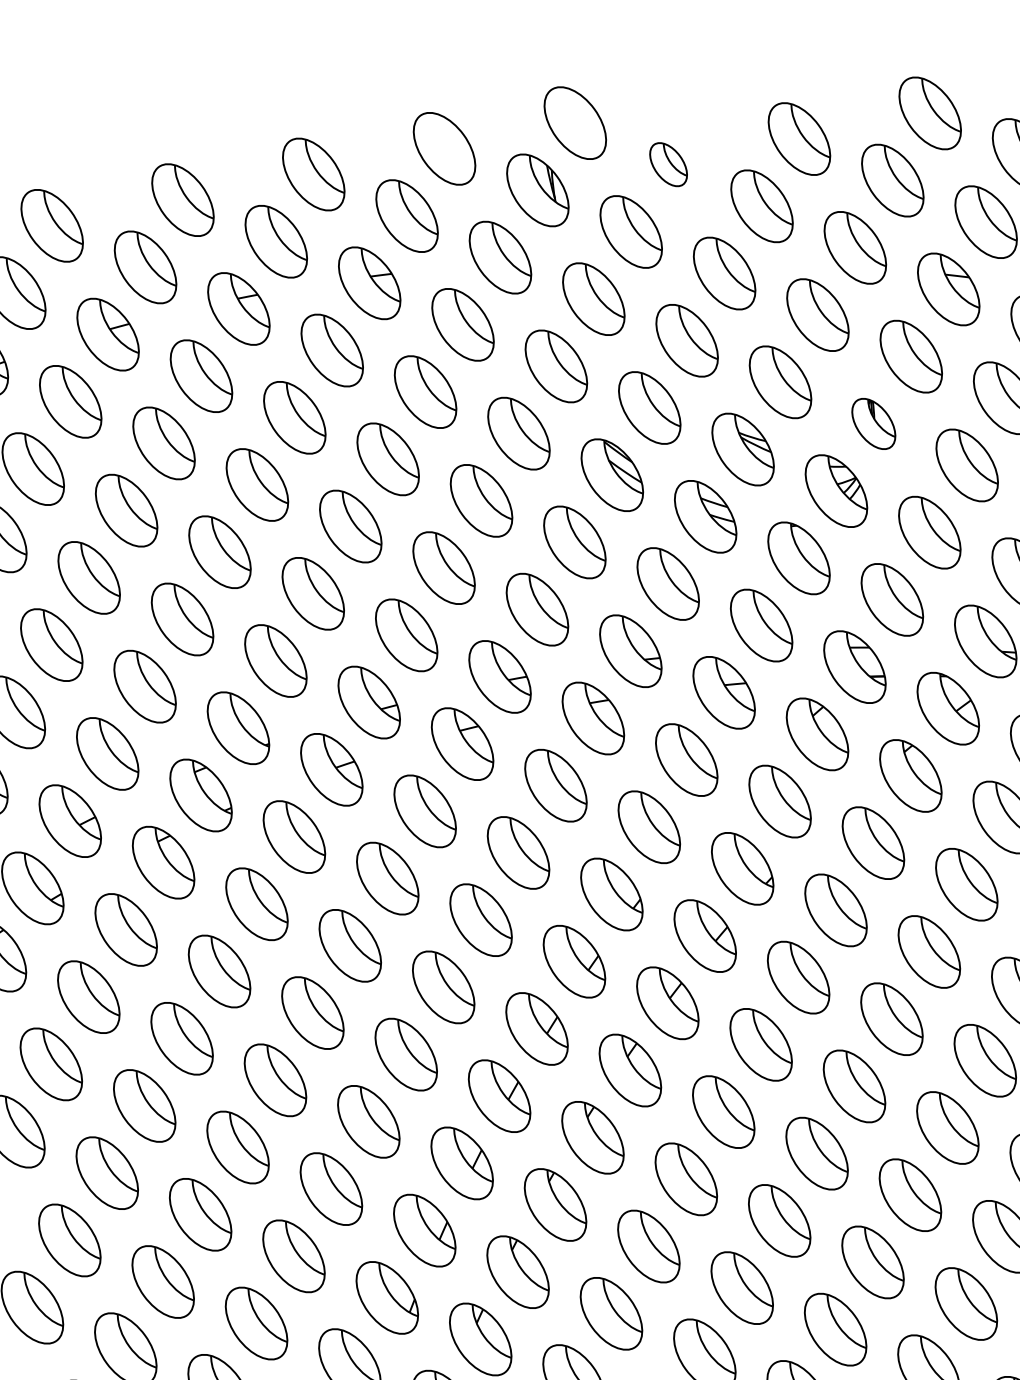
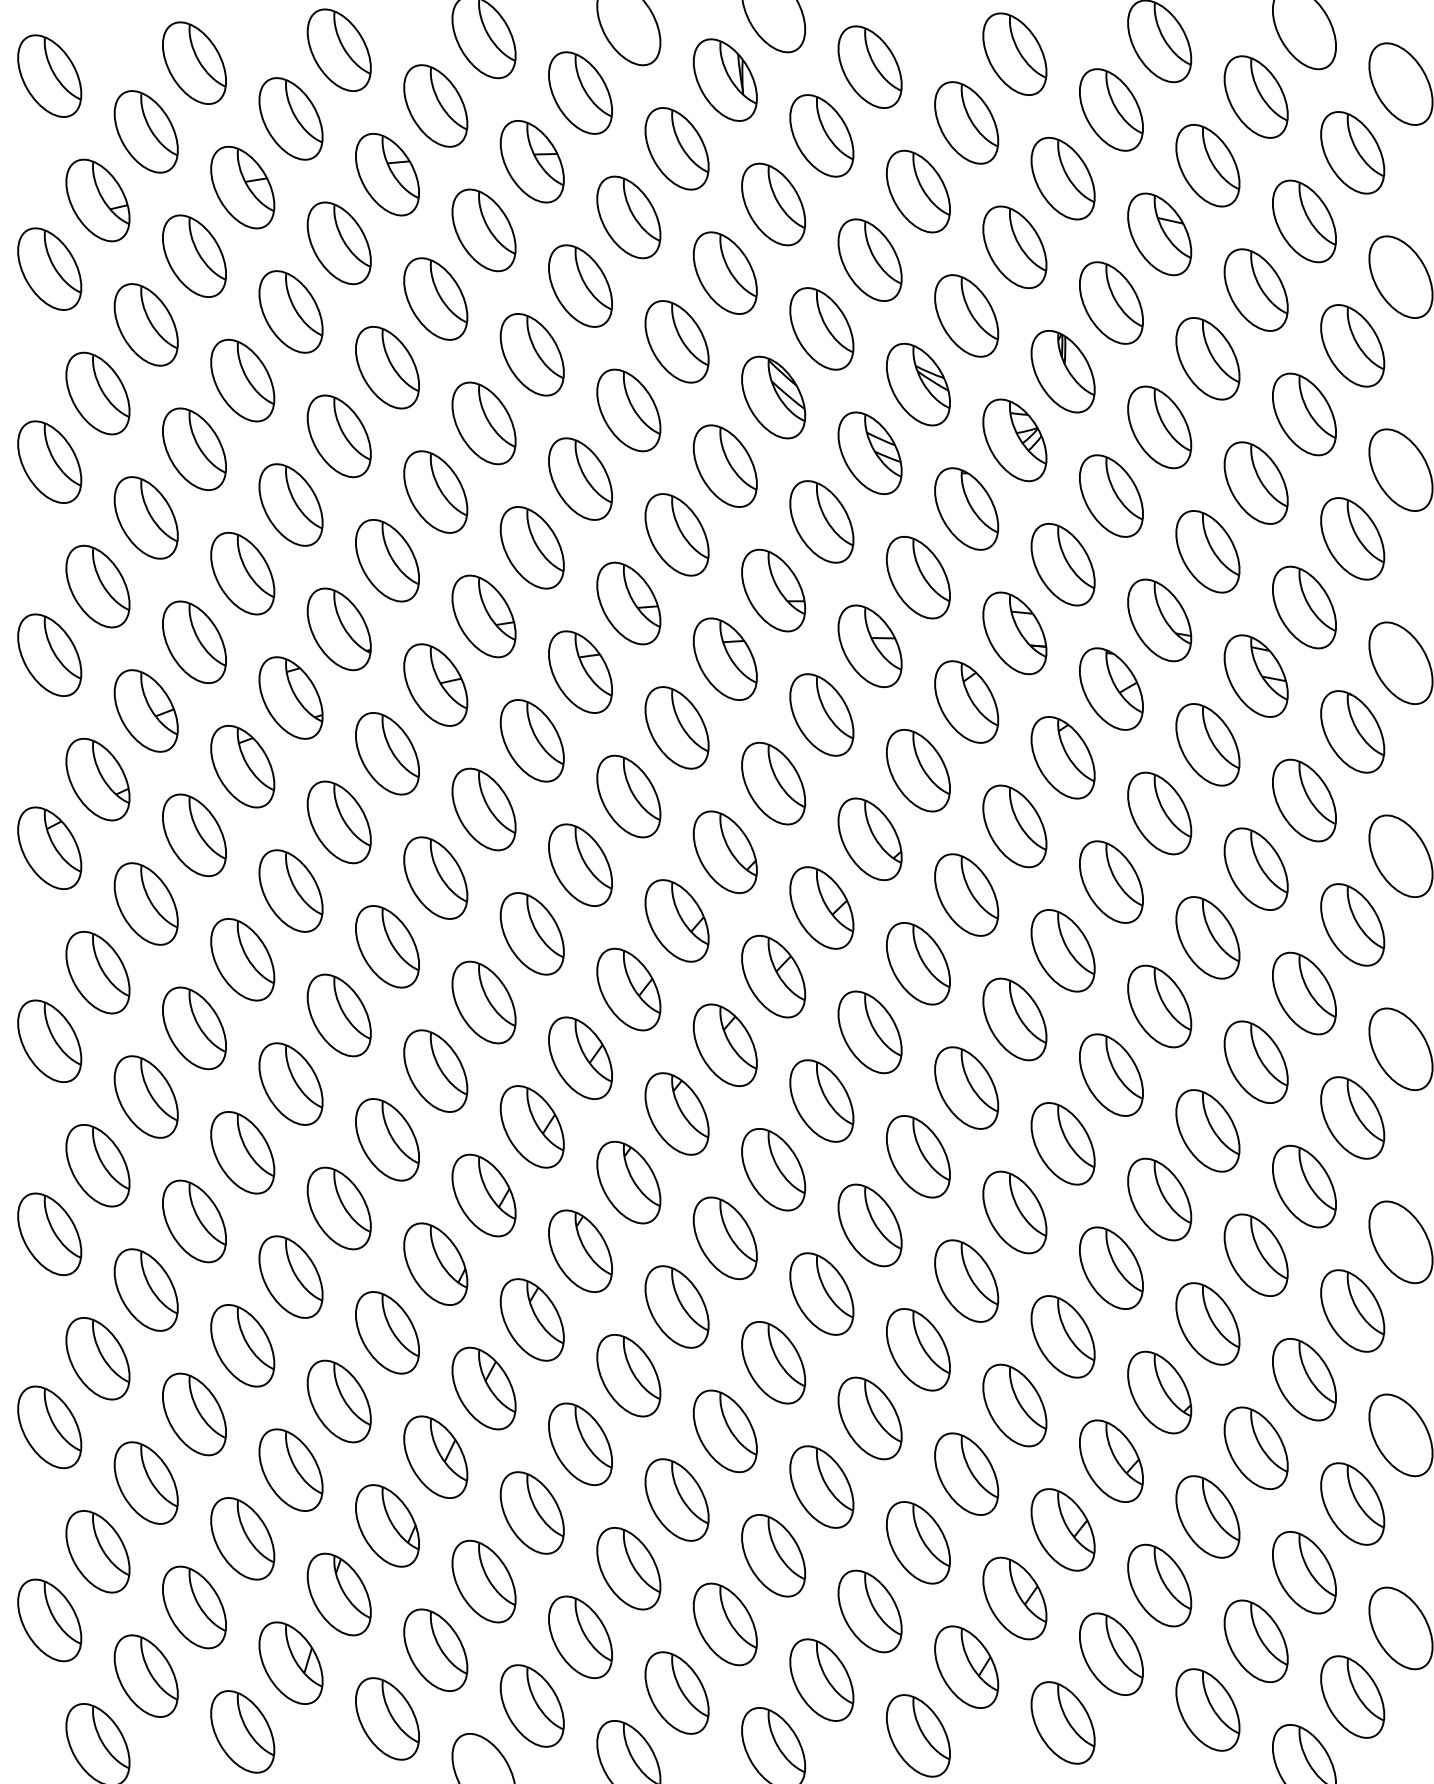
part: (668, 164) -> (869, 66), size x1.67
part: (873, 423) -> (1062, 371), size x1.43

